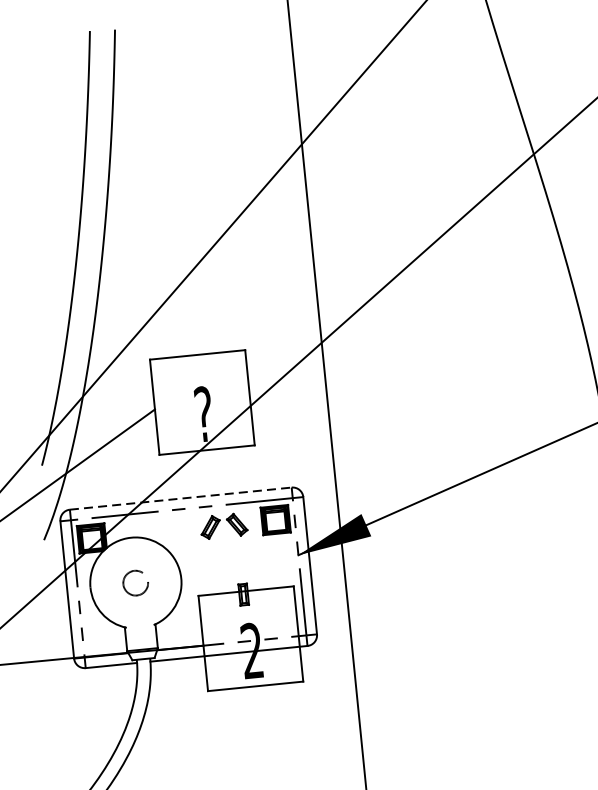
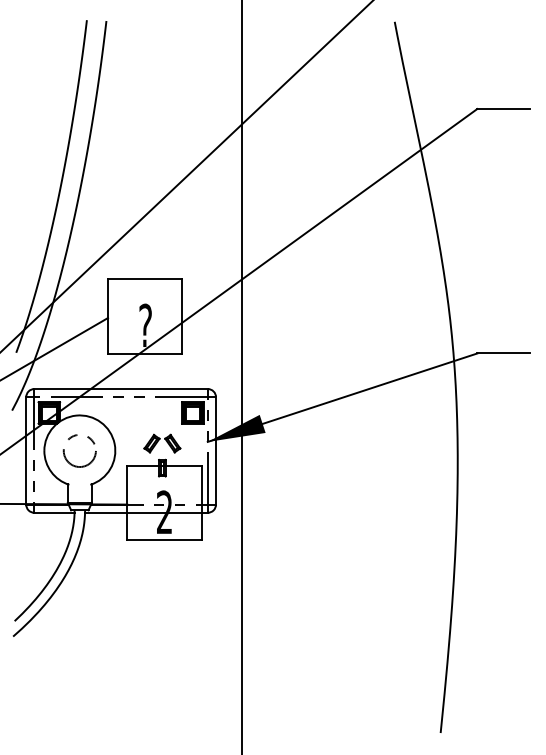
line: (181, 499) -> (121, 389), dashed -> solid
part: (224, 525) -> (162, 443), moved
circle: (135, 582) -> (79, 450), size x1.67

